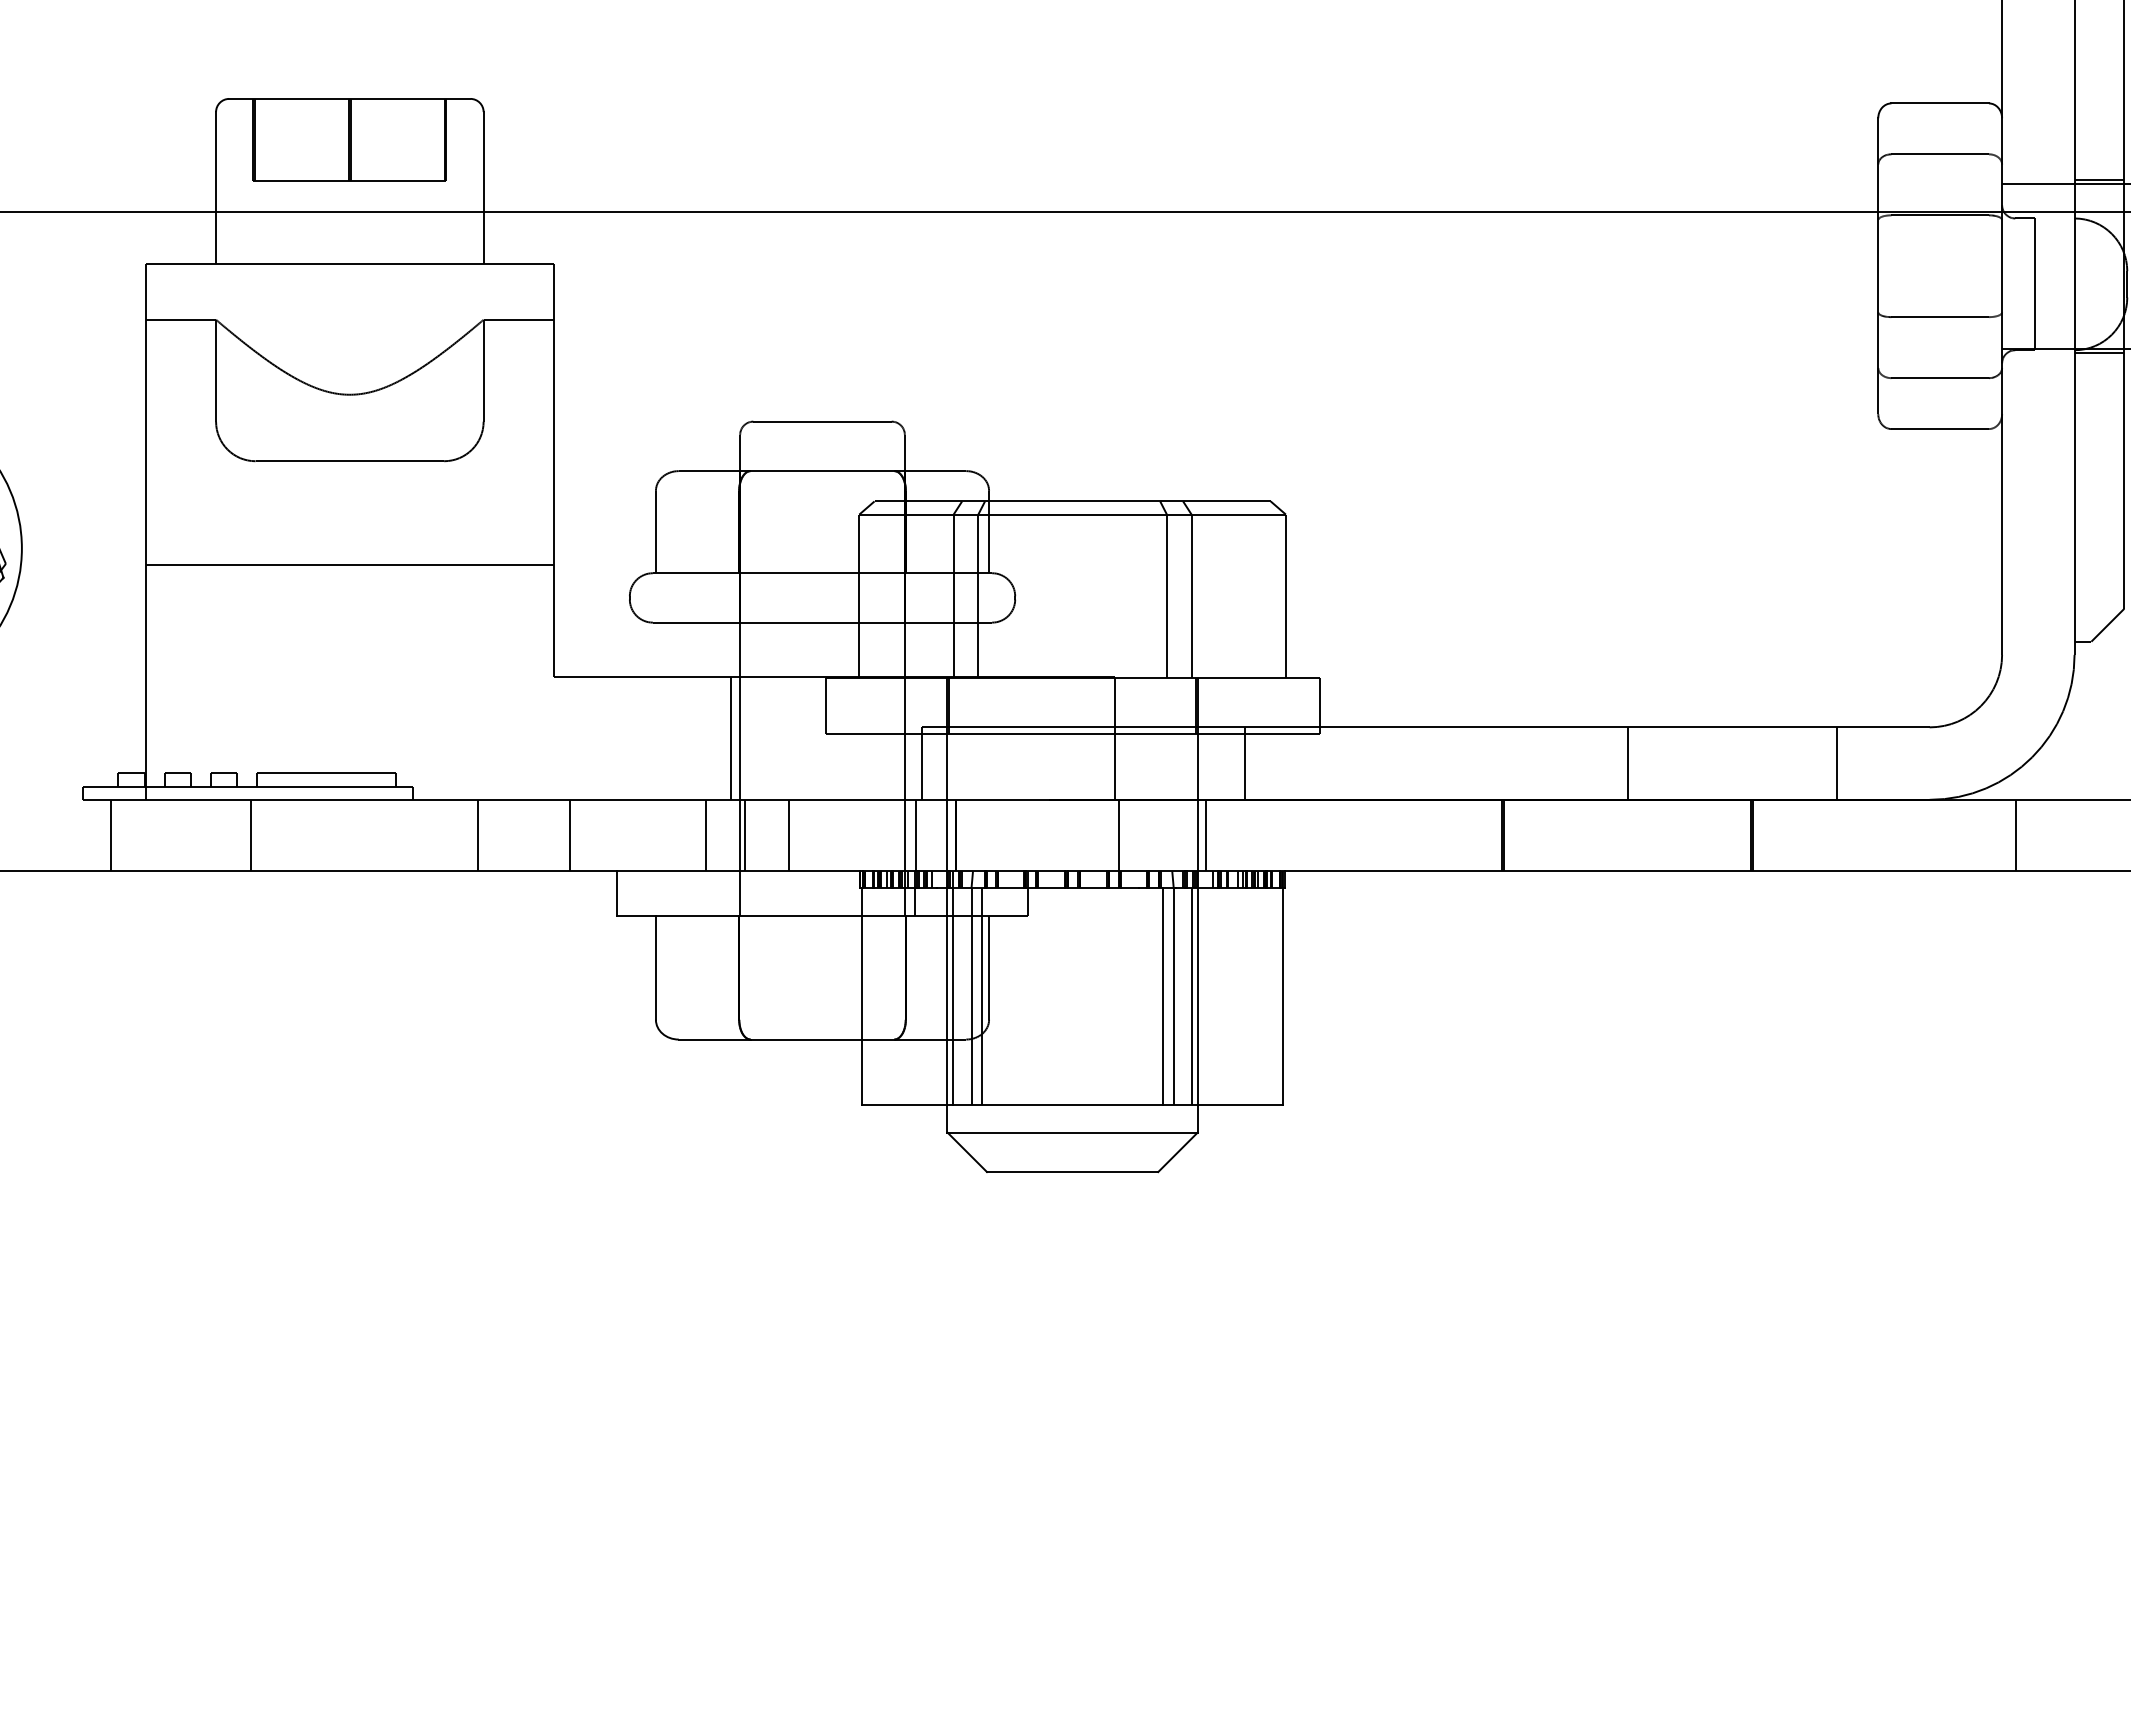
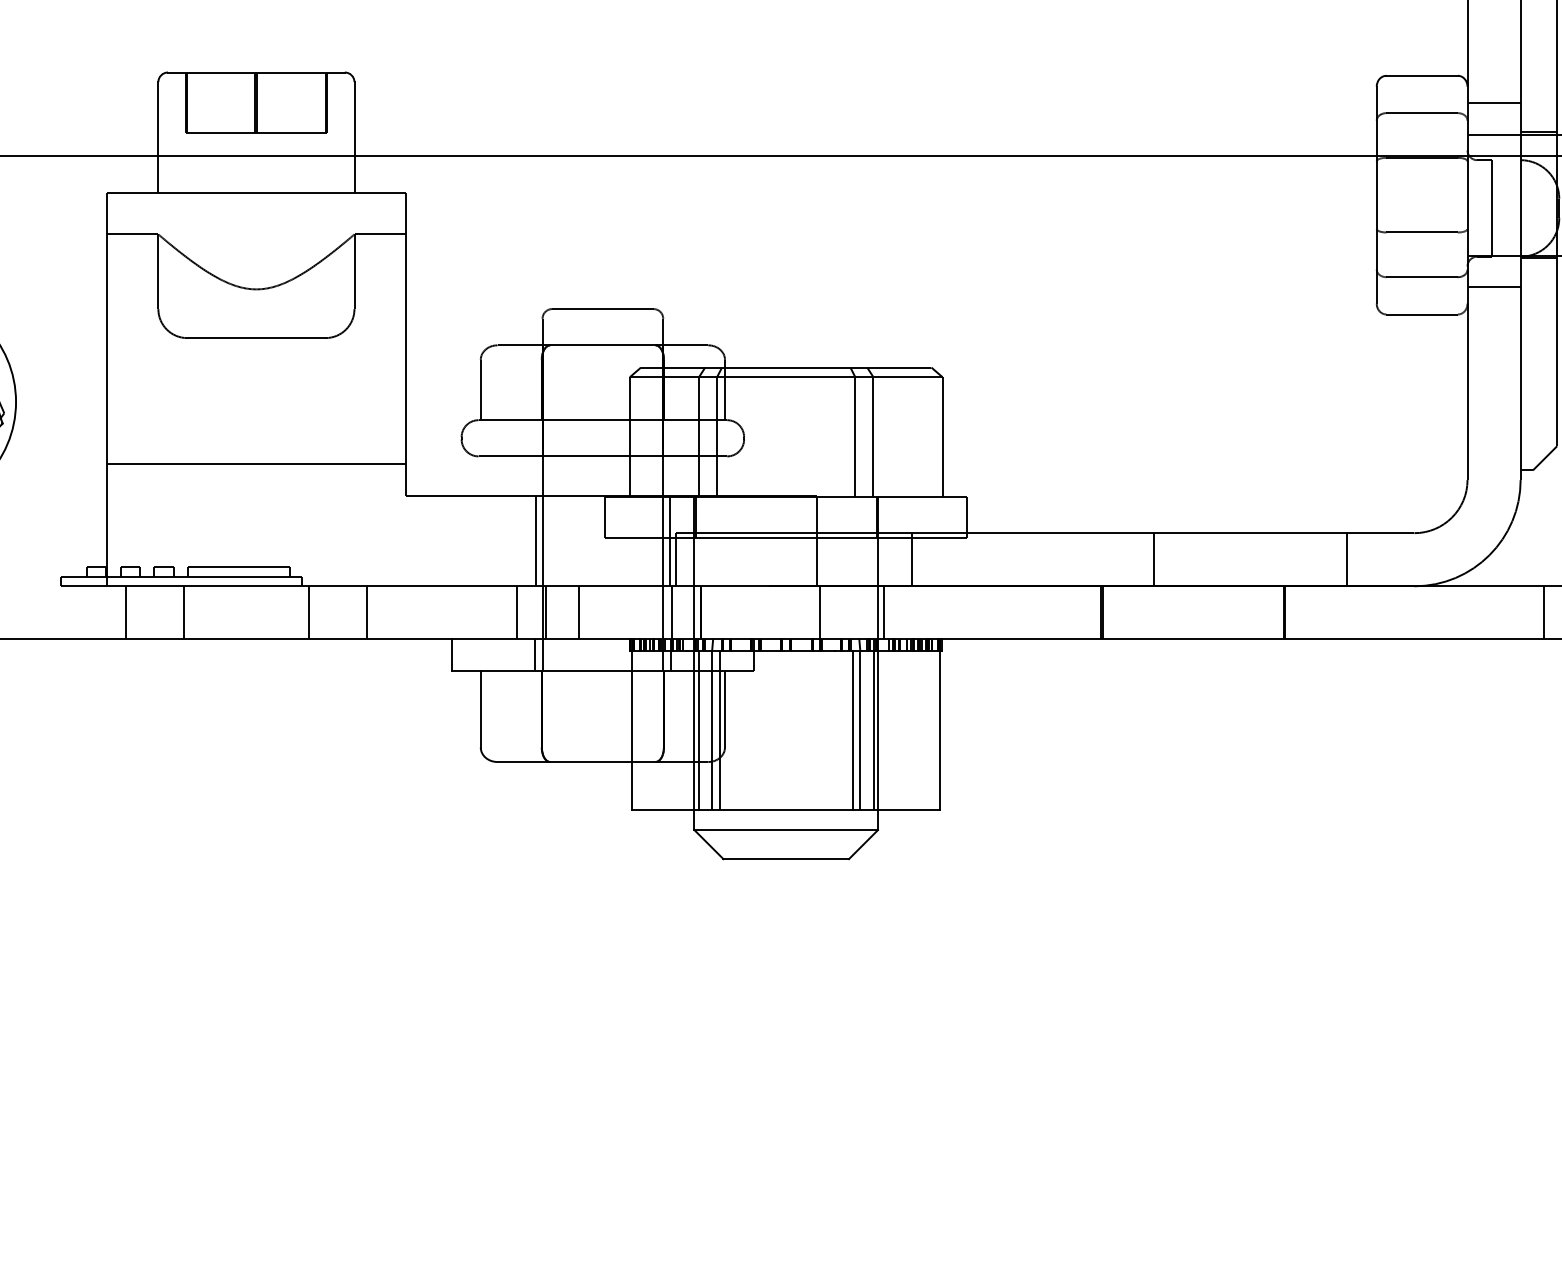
line: (2038, 141) -> (1494, 103), added
line: (2038, 391) -> (1494, 286), added
line: (349, 565) -> (256, 464), moved
line: (913, 737) -> (669, 540), added
line: (1627, 763) -> (1153, 559), moved
line: (110, 835) -> (125, 612), moved
line: (478, 835) -> (309, 612), moved
line: (570, 835) -> (367, 612), moved
line: (2015, 835) -> (1544, 612), moved
line: (729, 893) -> (534, 654), added

